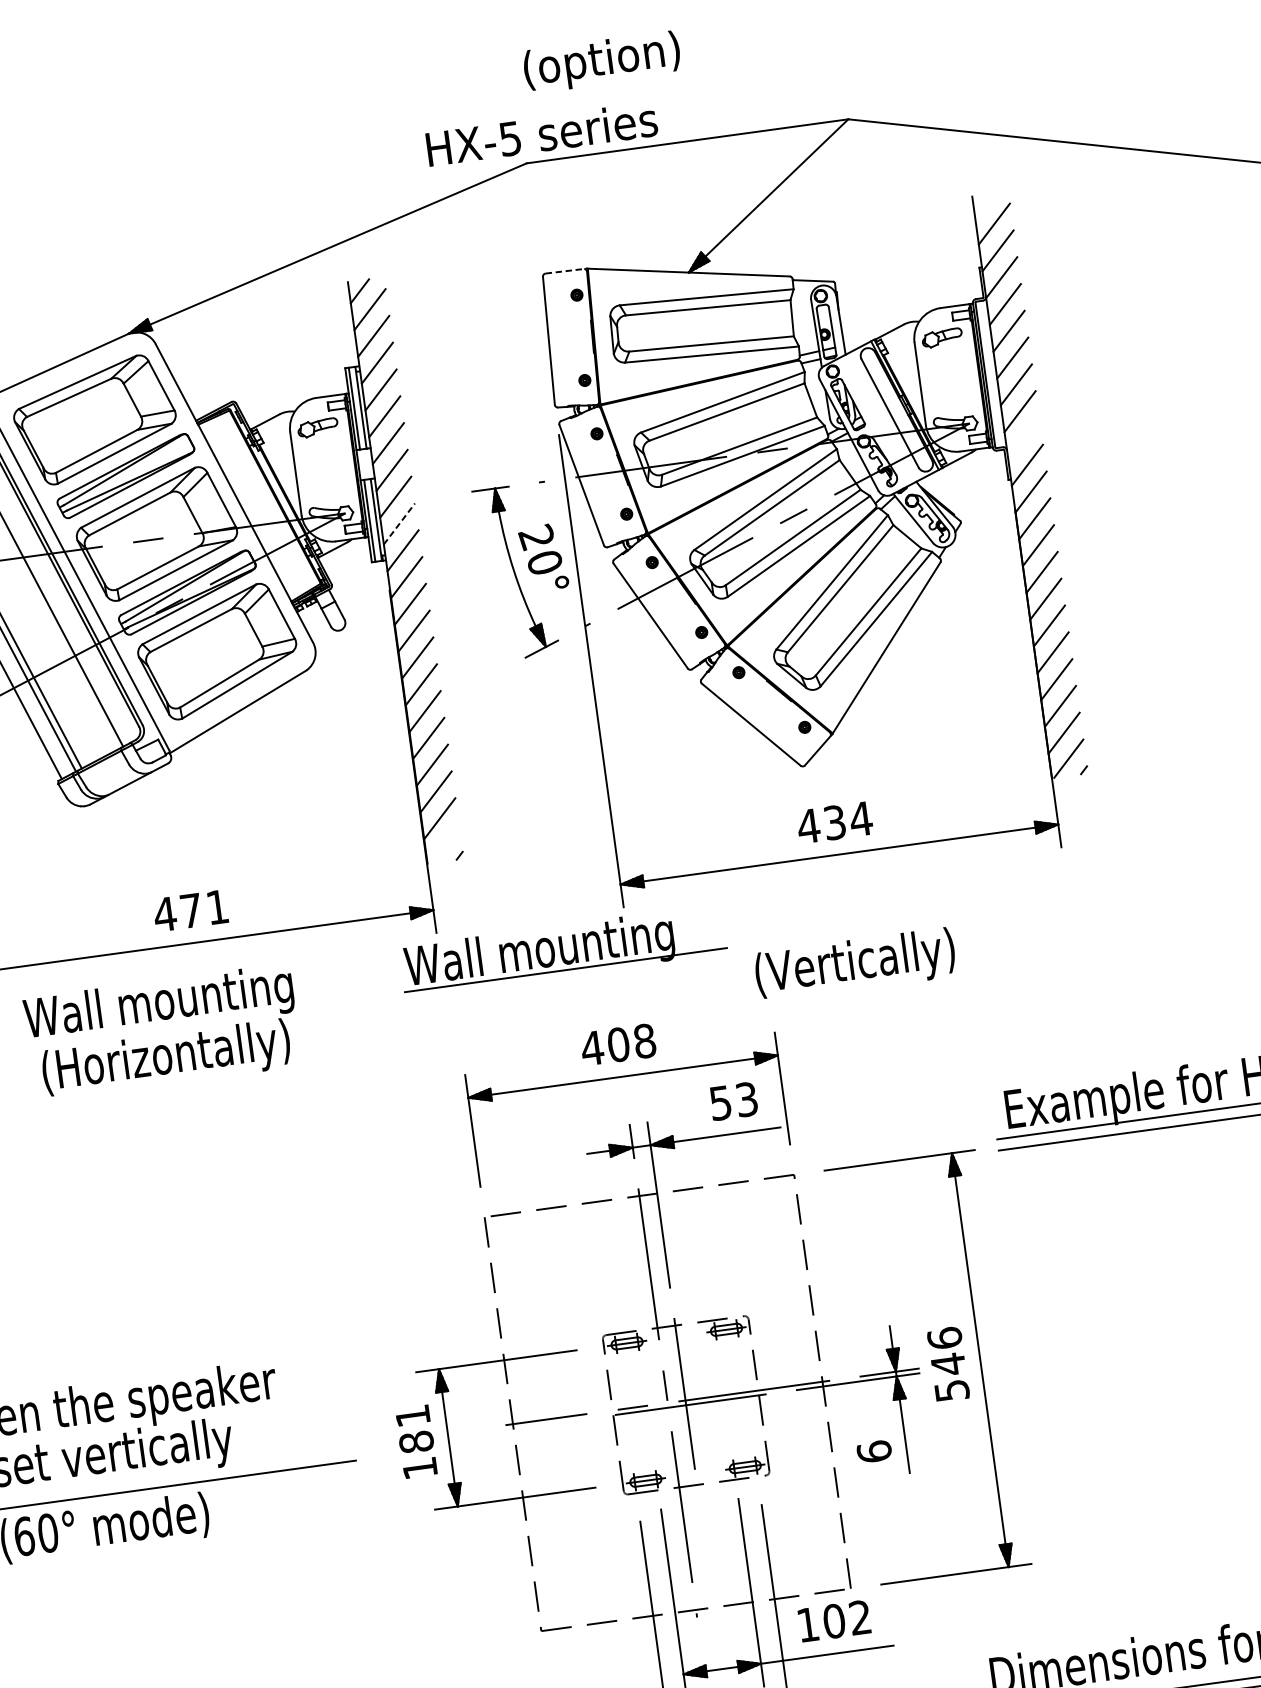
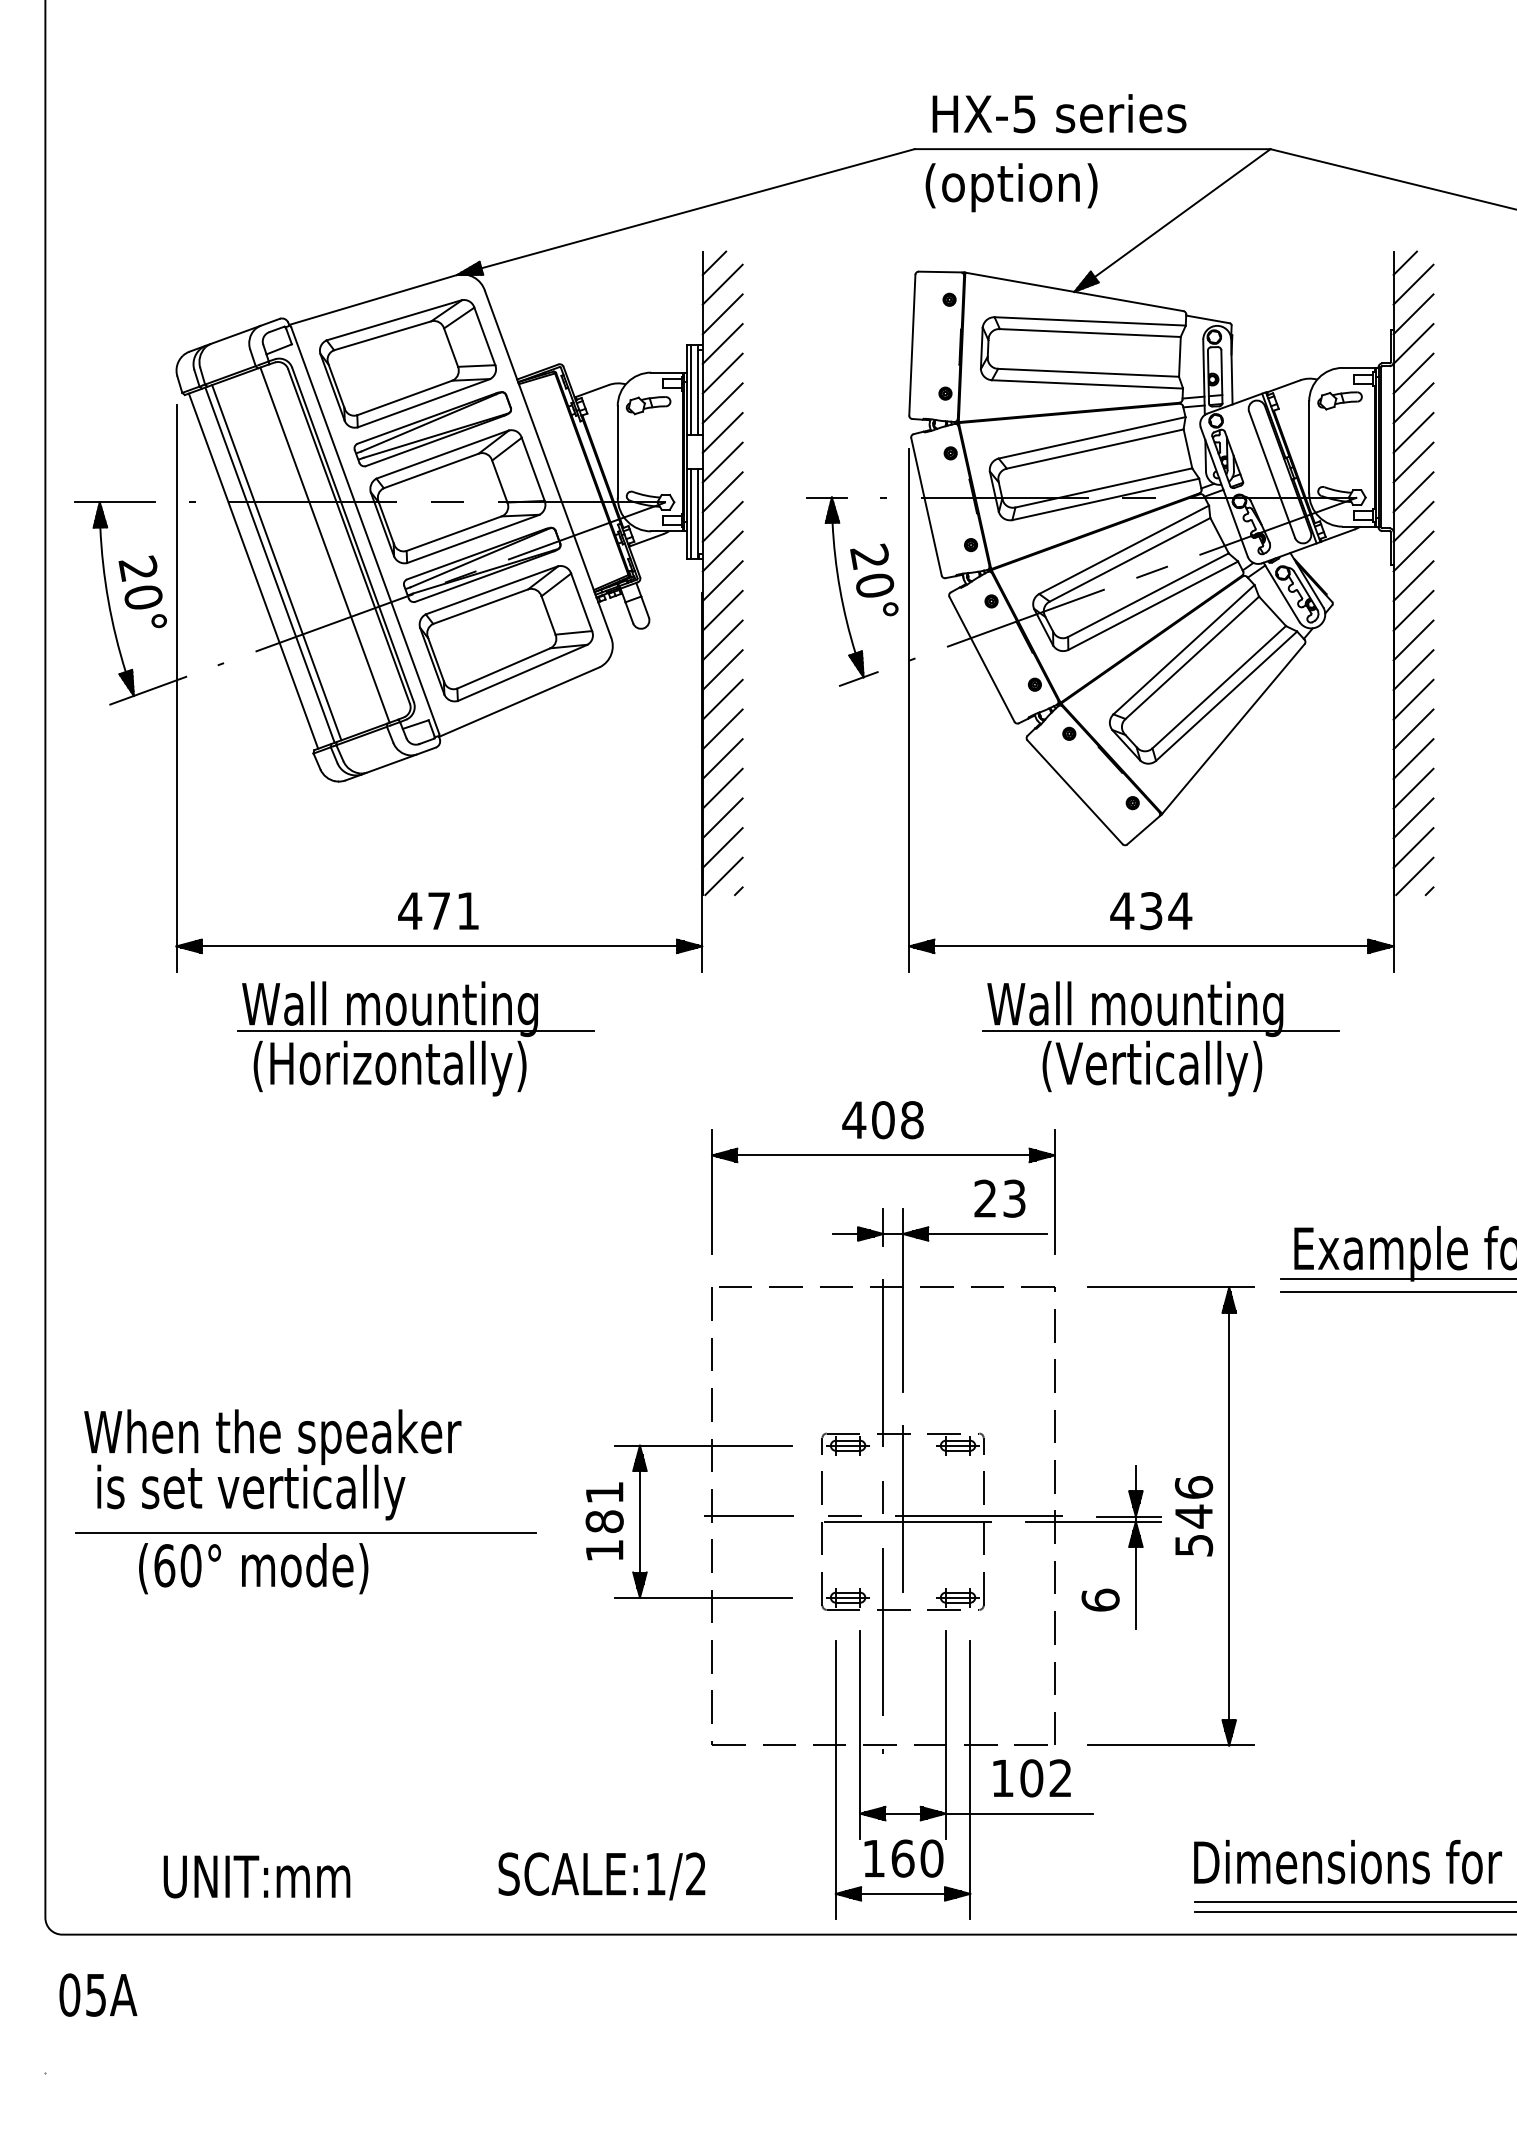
text: (602, 62) -> (1011, 187), moved
text: (541, 133) -> (1059, 113), moved
line: (983, 205) -> (1404, 262), added
line: (566, 271) -> (941, 272), dashed -> solid
line: (1023, 438) -> (1413, 521), added
line: (400, 523) -> (723, 521), dashed -> solid
line: (444, 844) -> (723, 876), added
part: (562, 949) -> (1160, 1008), moved
line: (184, 1021) -> (415, 1030), added
text: (720, 1102) -> (985, 1198), 53 -> 23

